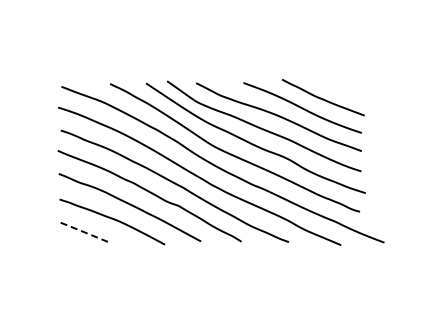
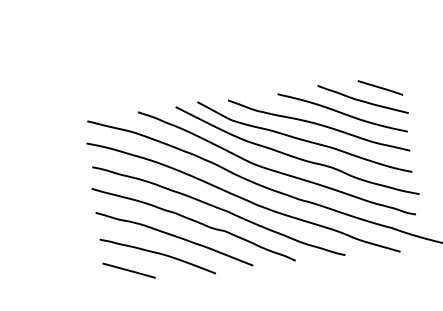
line: (340, 88) -> (379, 87), added
line: (83, 231) -> (128, 270), dashed -> solid

